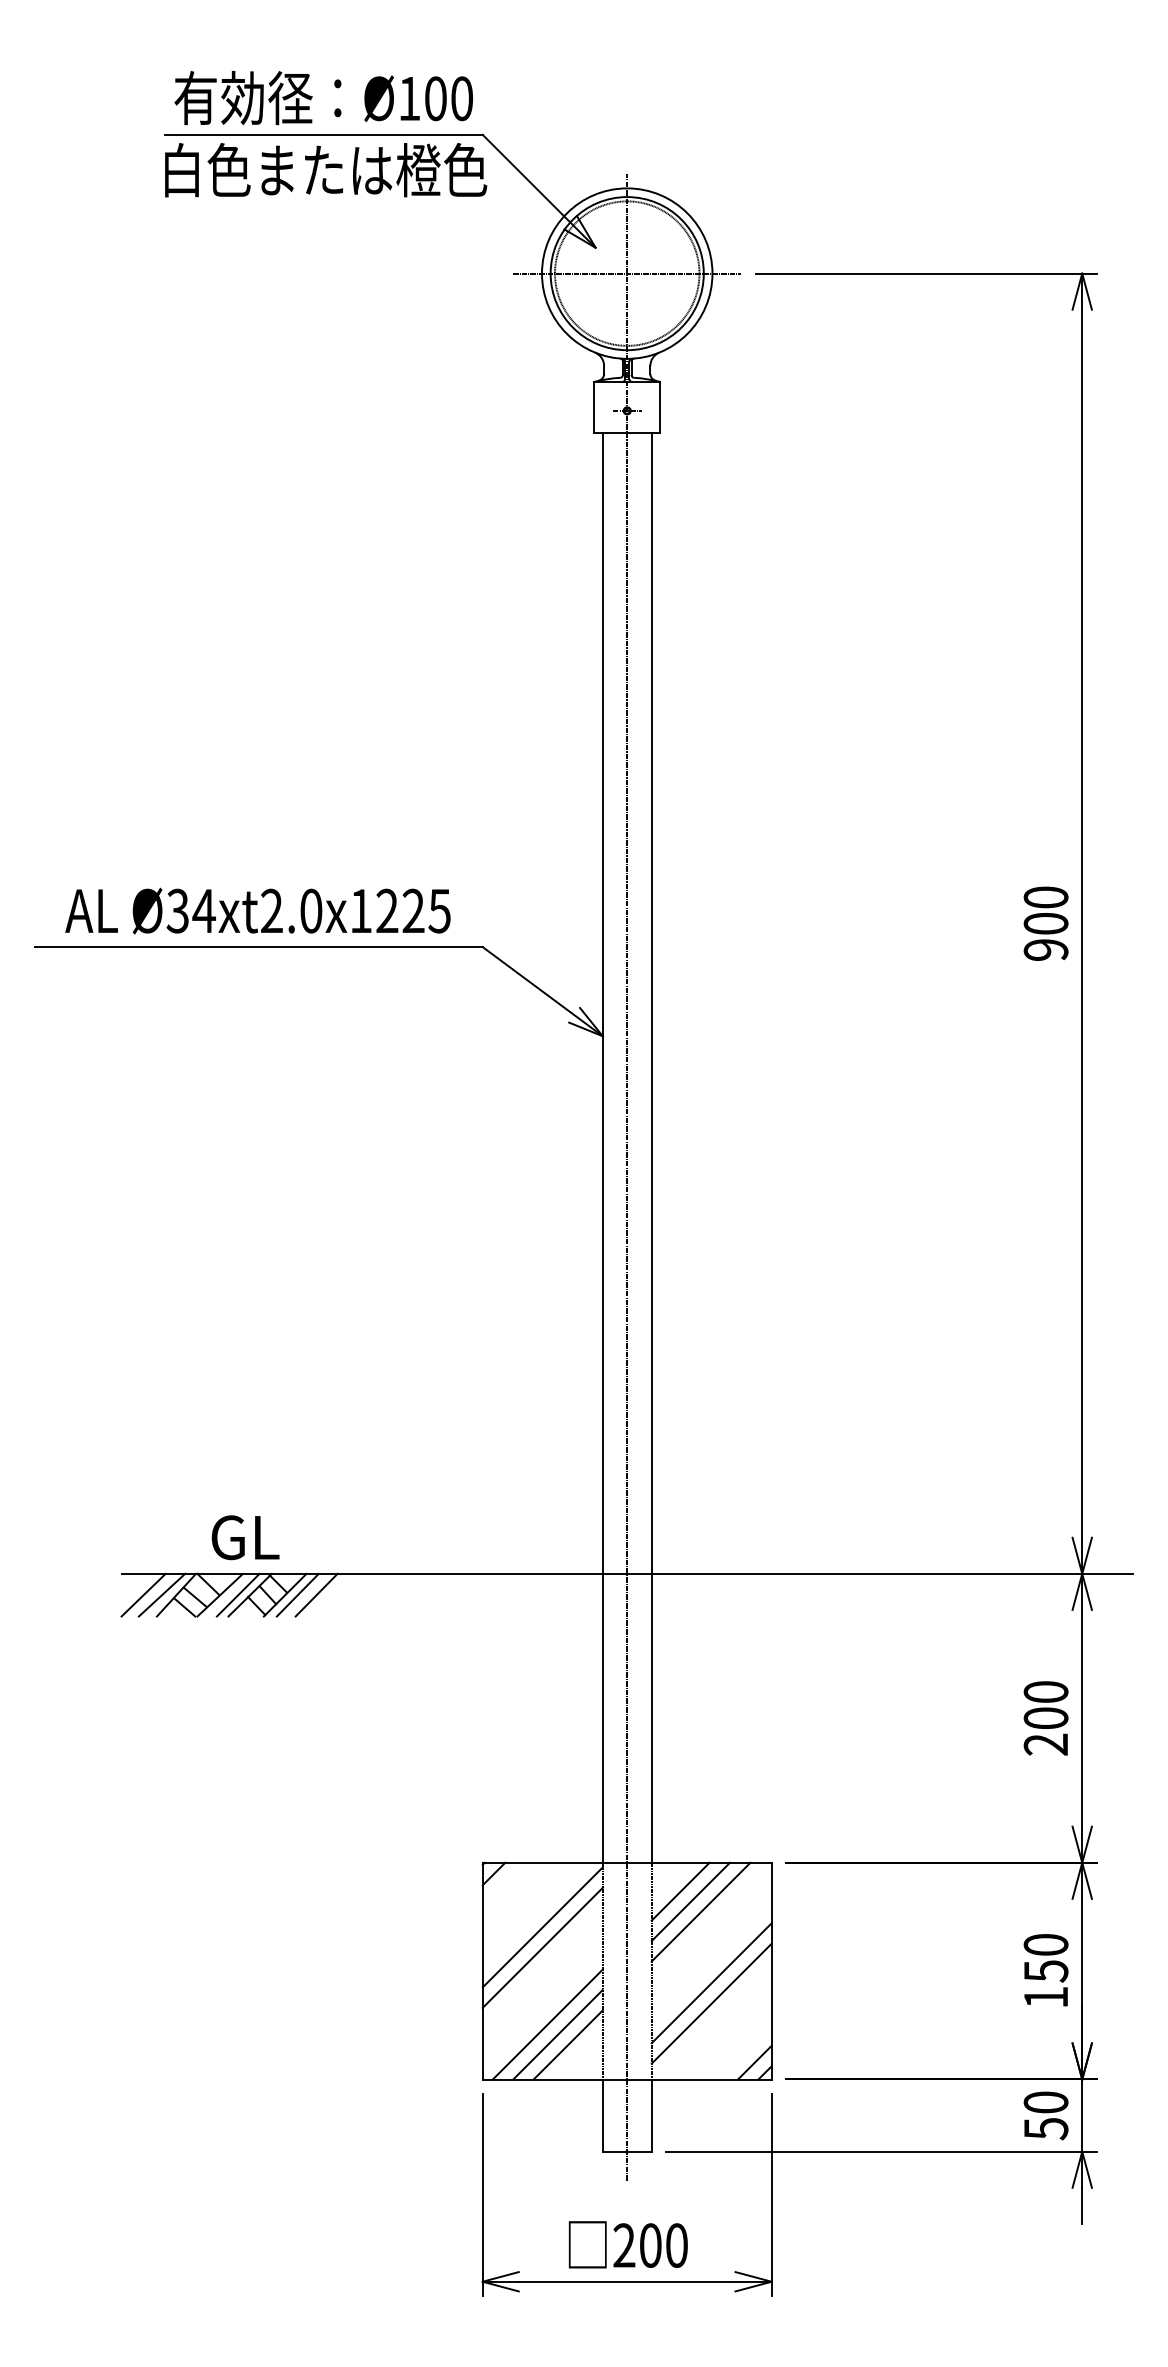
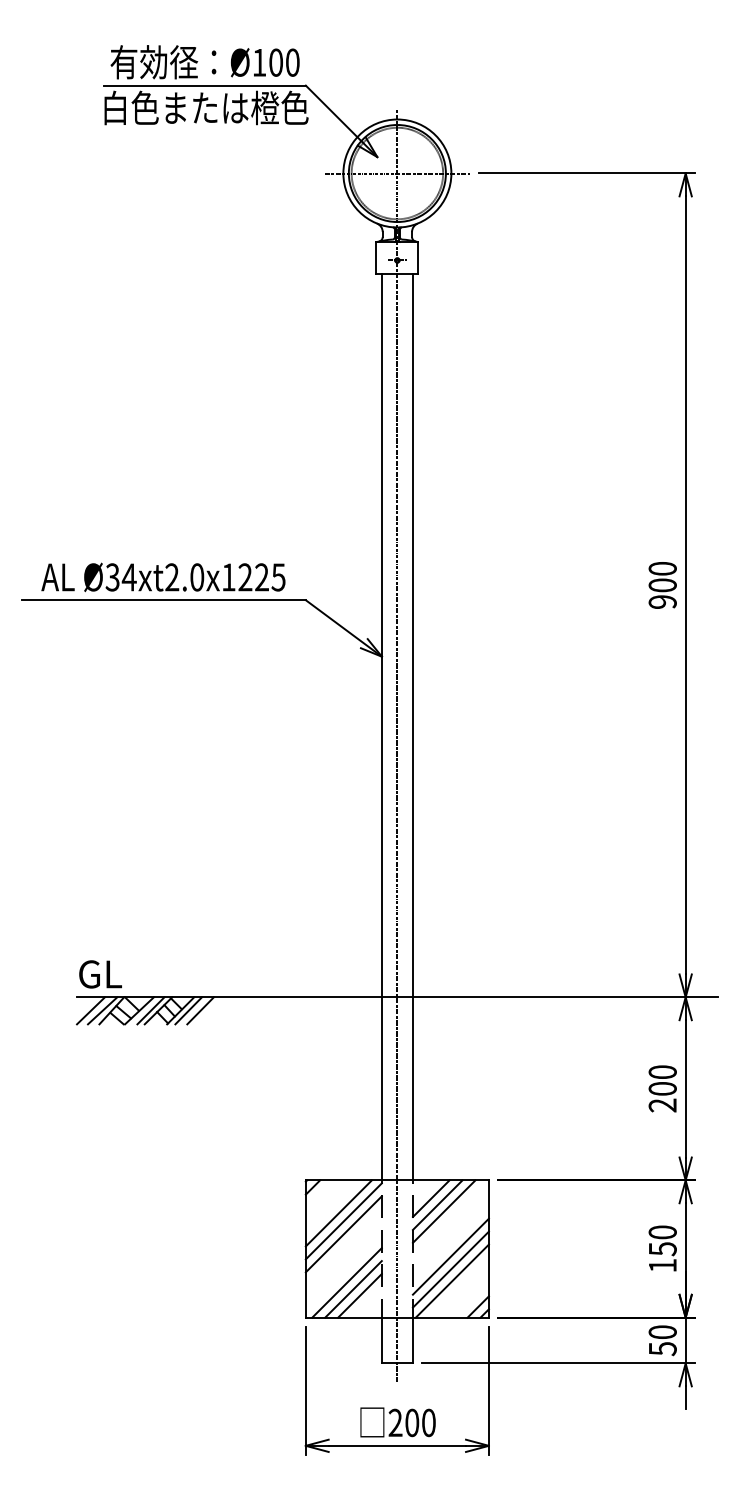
text: (245, 1537) -> (100, 974), moved
line: (534, 1915) -> (338, 1213), added
line: (712, 2020) -> (451, 1280), added

